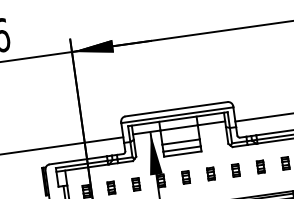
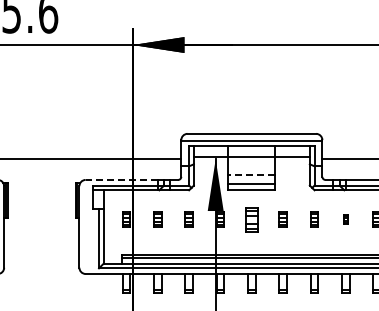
line: (180, 142) -> (251, 175), solid -> dashed
line: (78, 160) -> (121, 179), solid -> dashed
part: (260, 166) -> (345, 219), size x0.6
part: (185, 177) -> (251, 219), size x1.6

